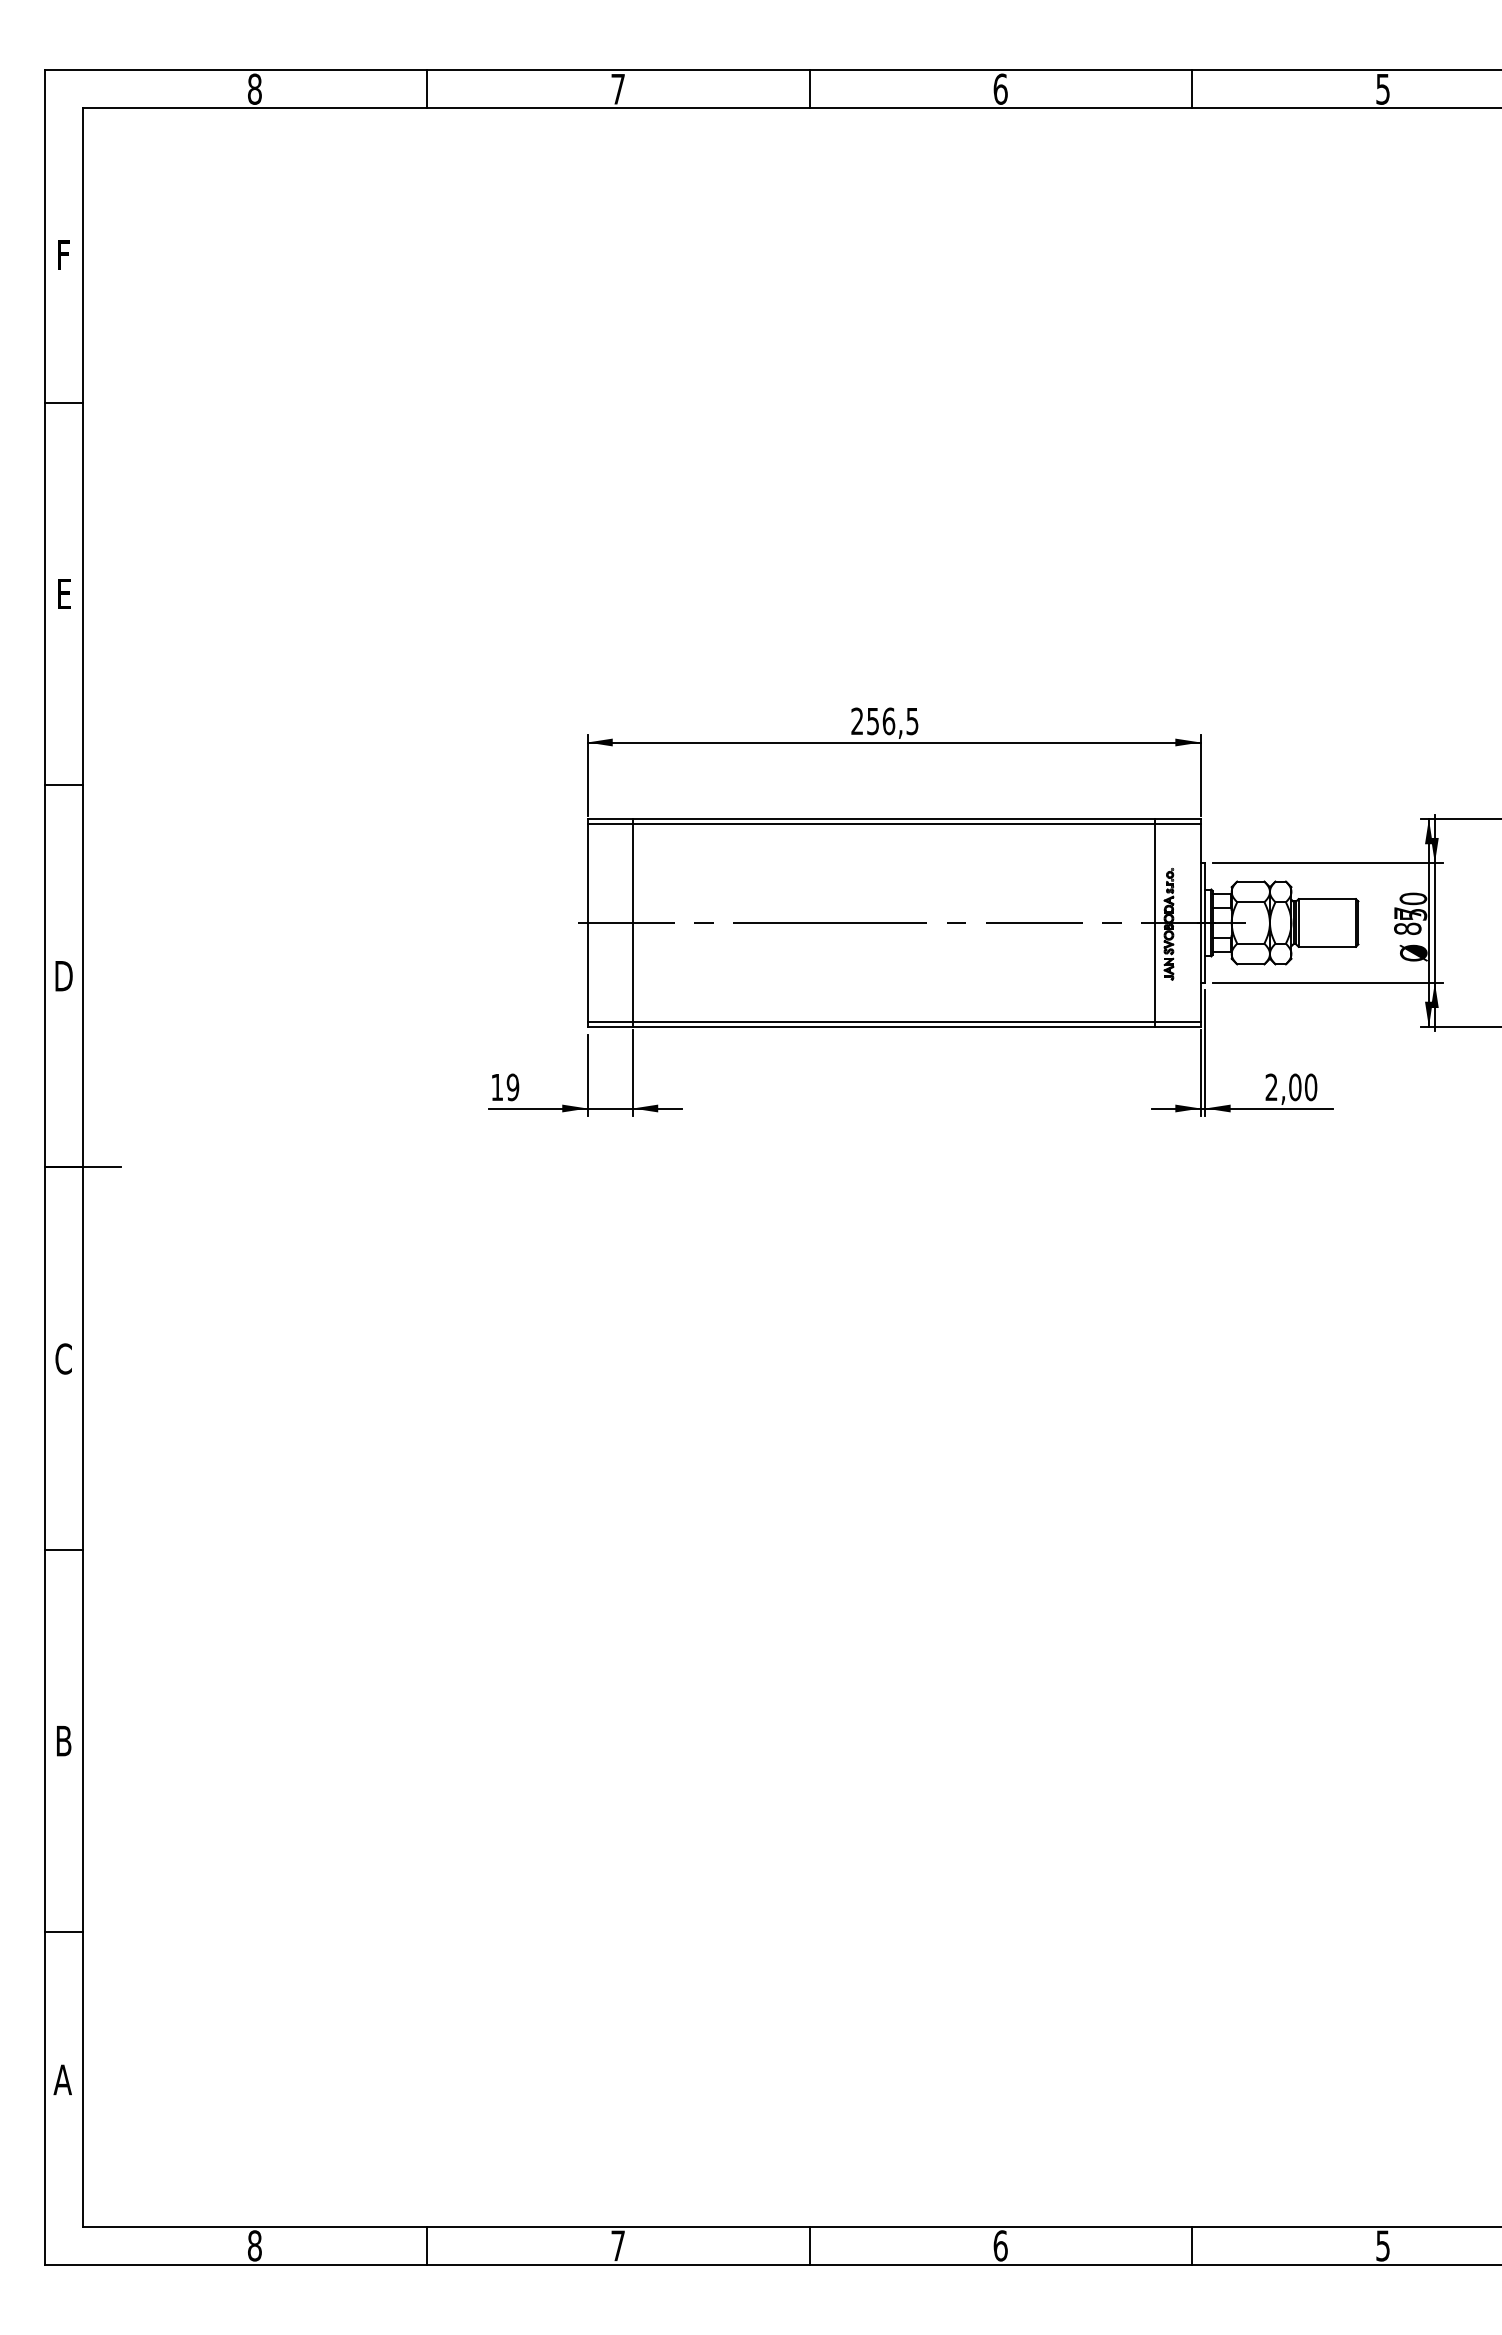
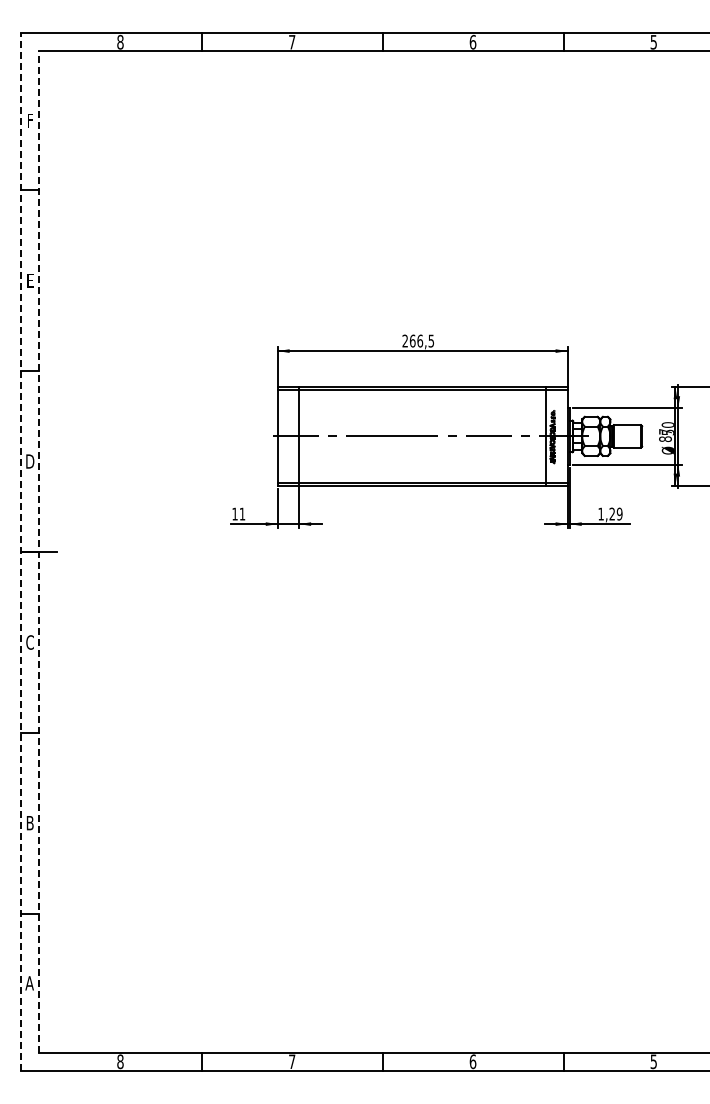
text: (872, 720) -> (412, 340), 256,5 -> 266,5
text: (513, 1086) -> (242, 513), 19 -> 11
text: (1291, 1086) -> (610, 513), 2,00 -> 1,29
line: (45, 1166) -> (21, 551), solid -> dashed
line: (83, 1168) -> (39, 552), solid -> dashed

